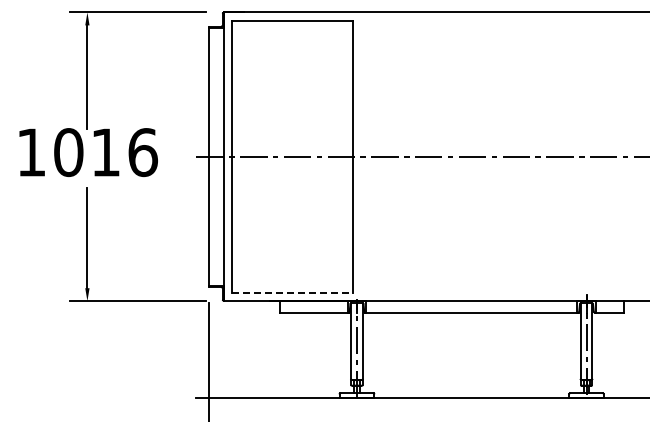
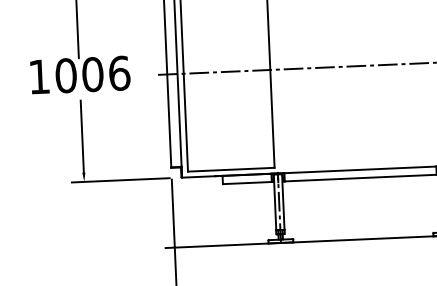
text: (105, 152) -> (92, 74), 1016 -> 1006
line: (292, 293) -> (231, 170), dashed -> solid

